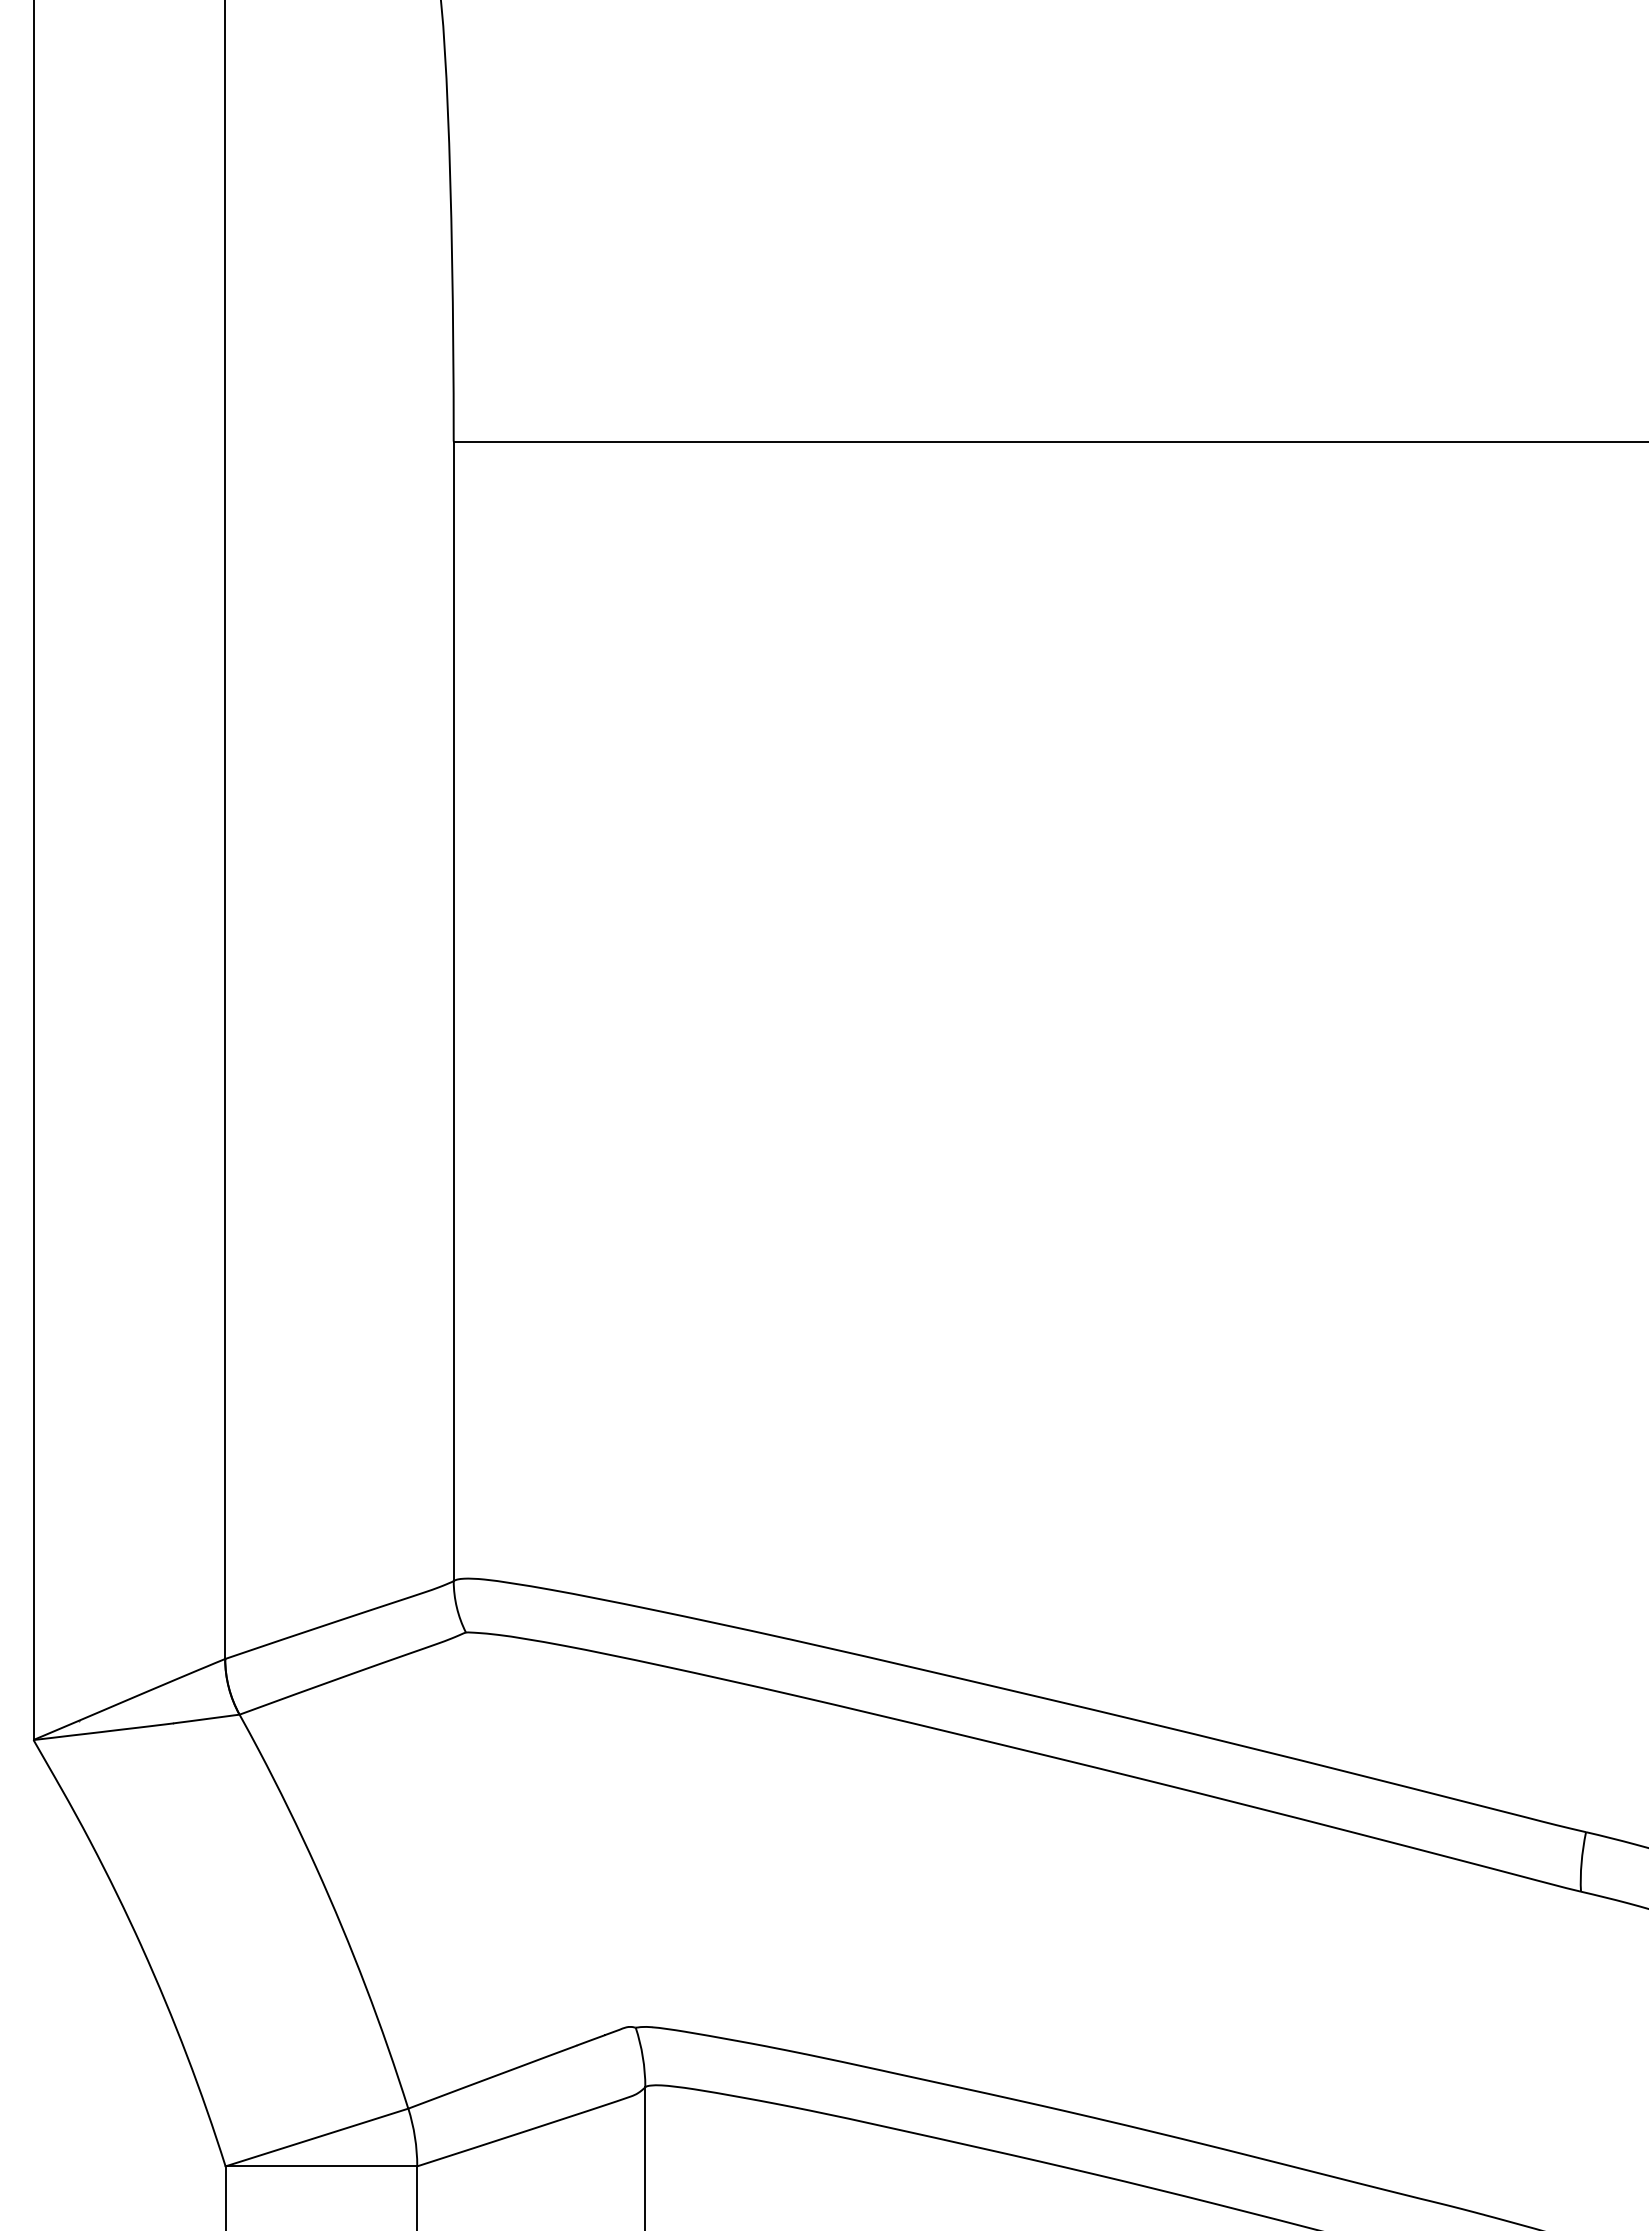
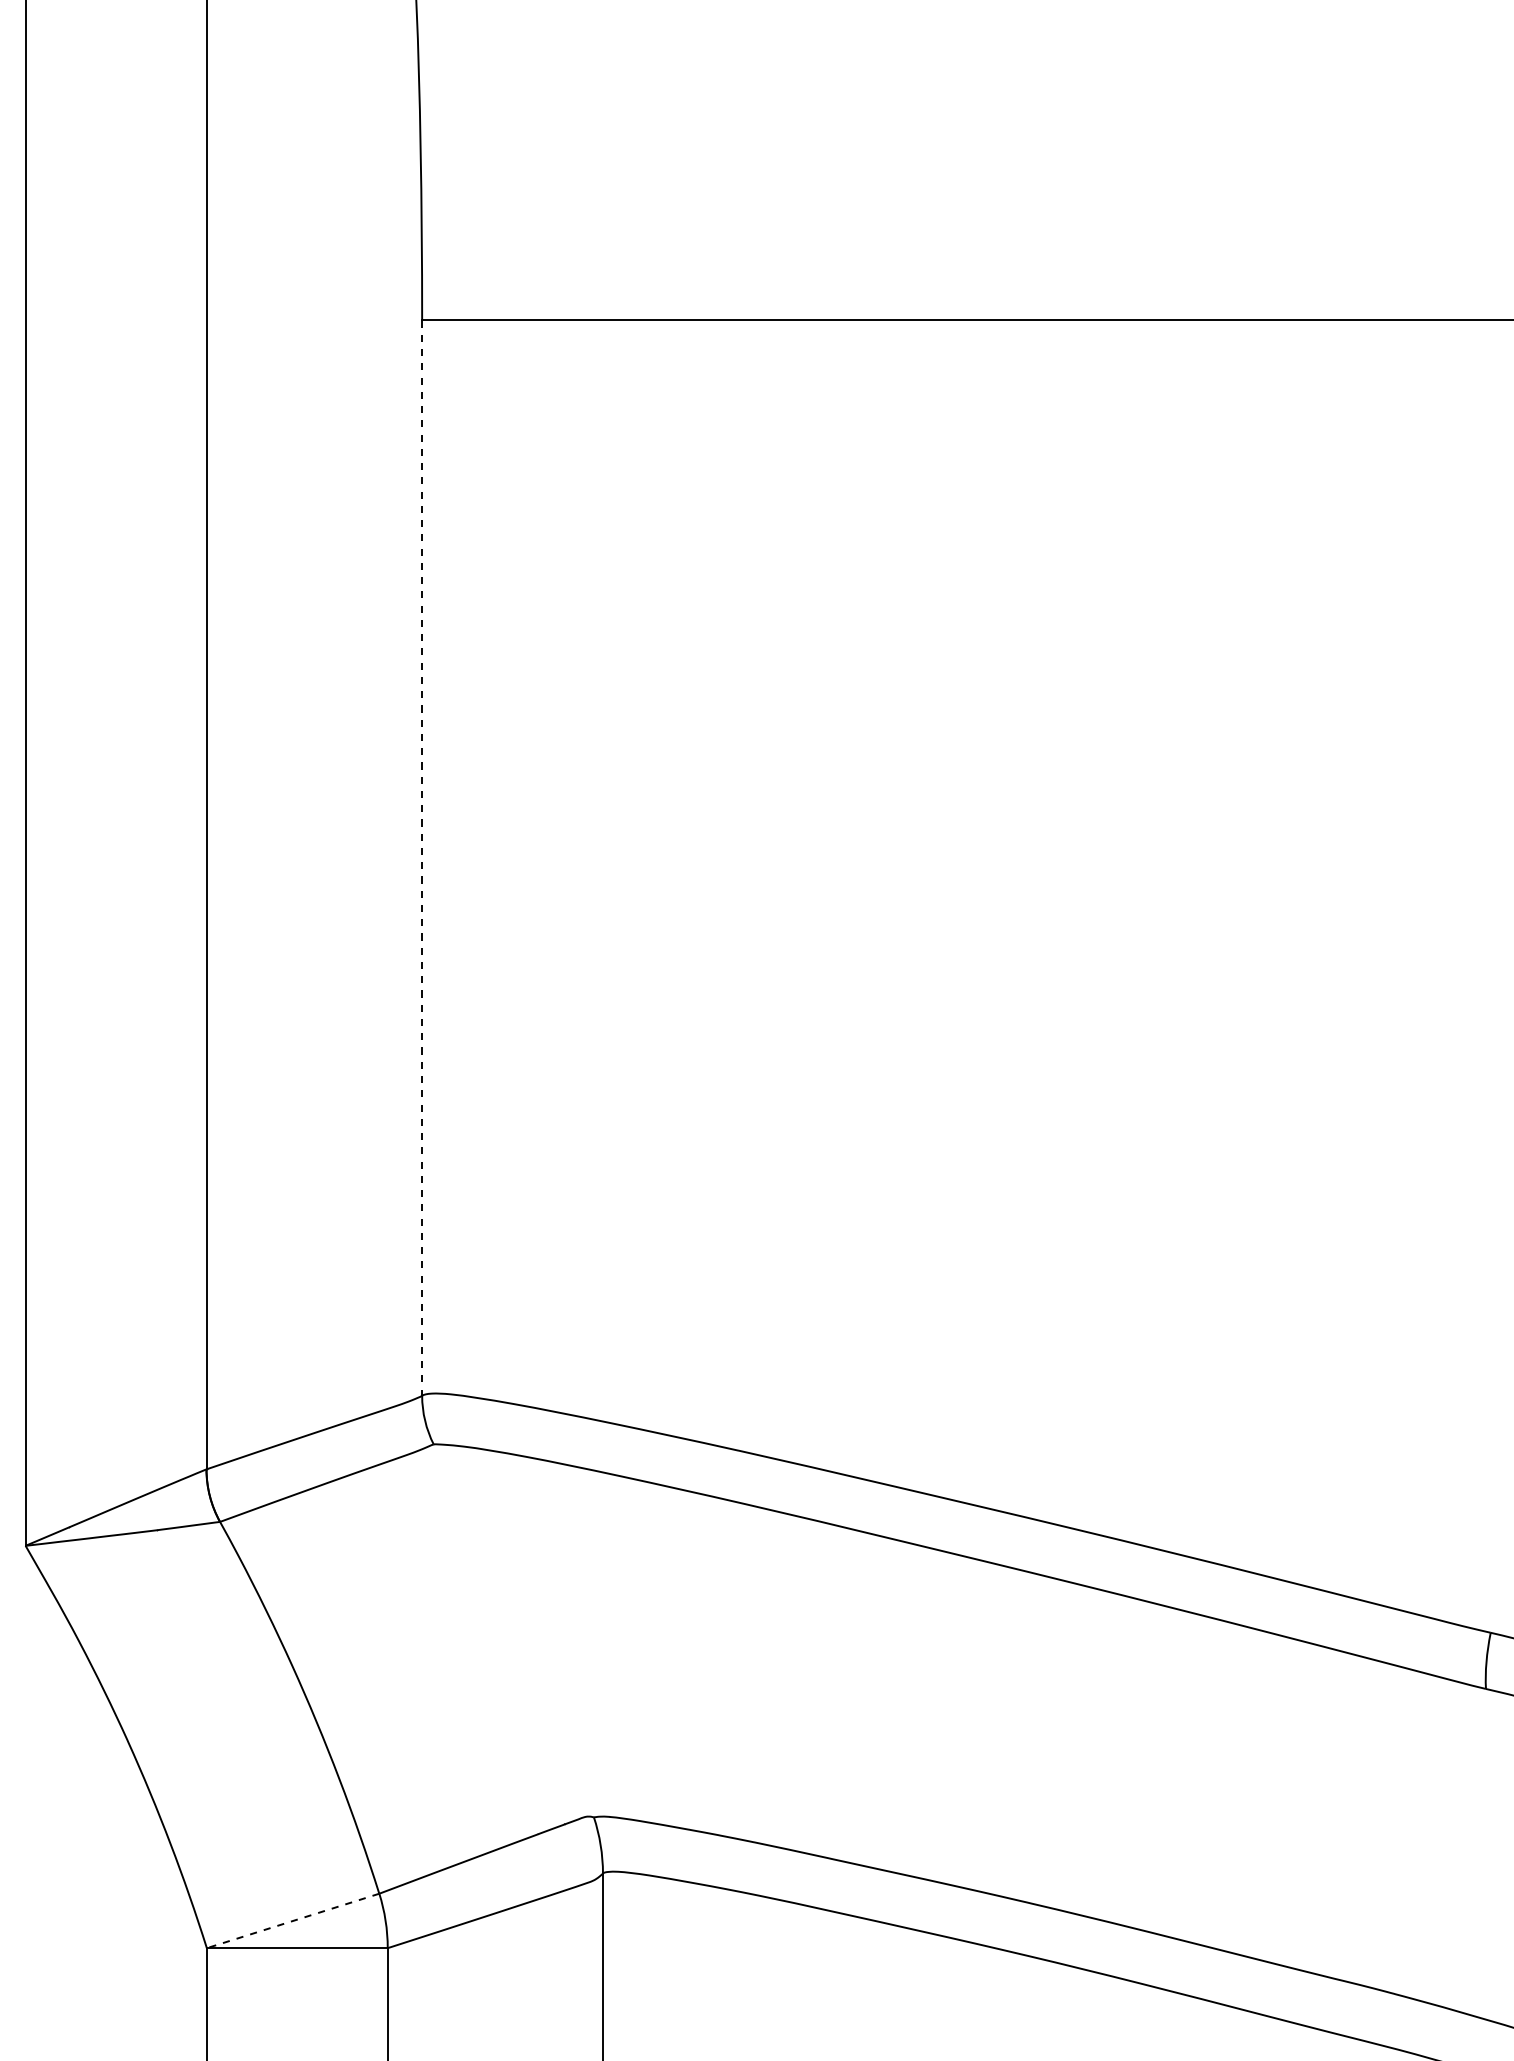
line: (453, 1011) -> (421, 858), solid -> dashed
line: (316, 2137) -> (292, 1920), solid -> dashed

